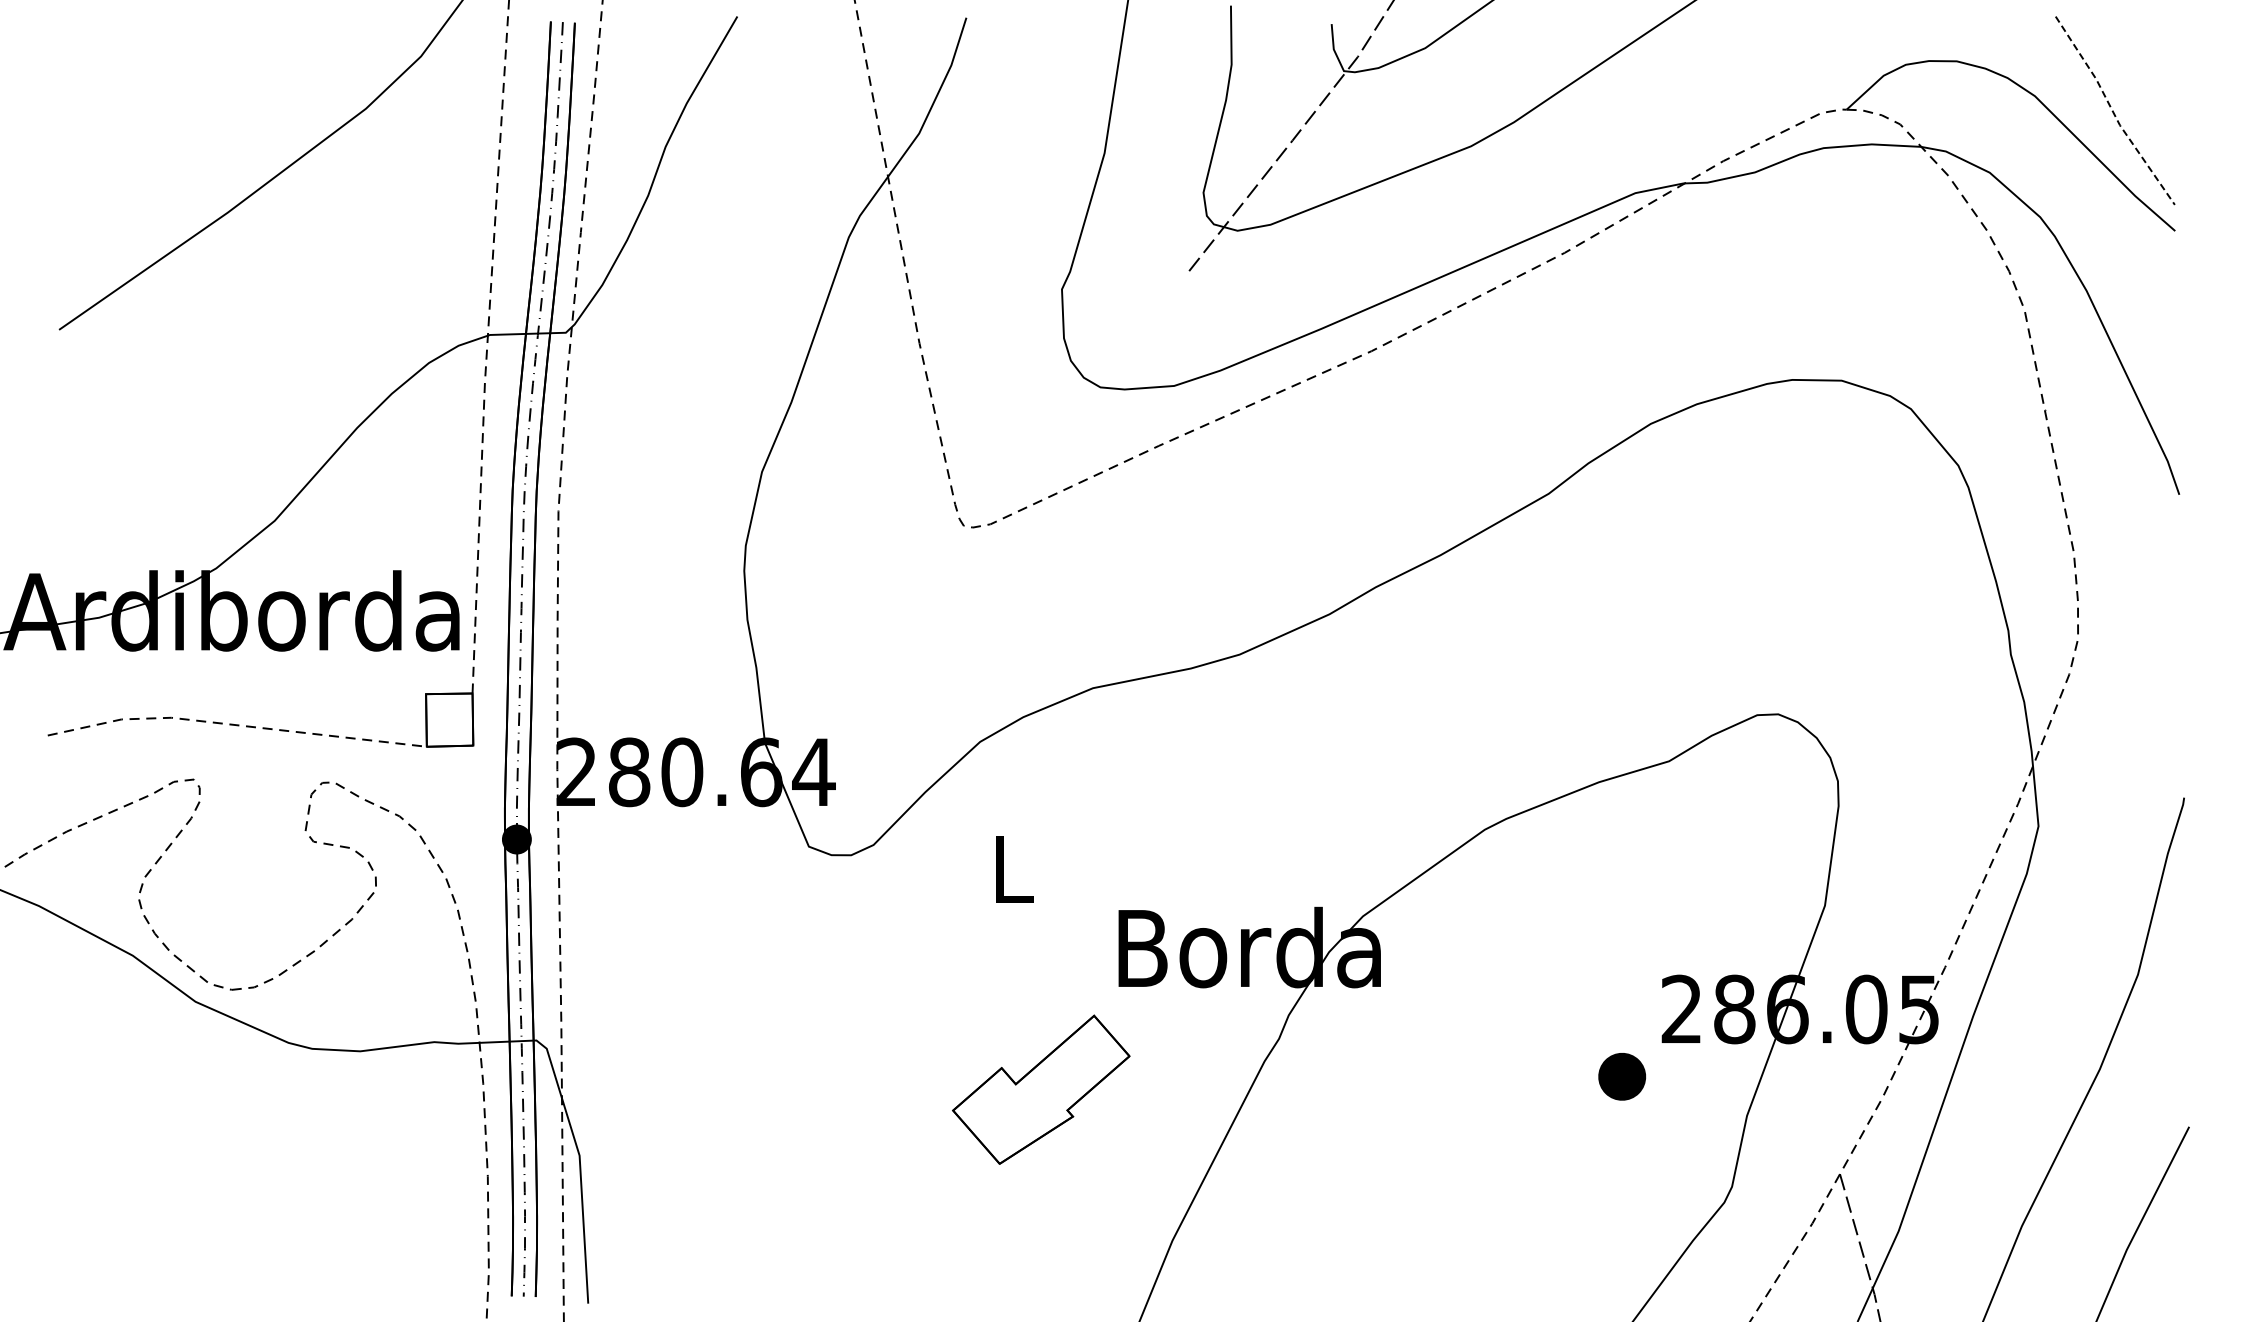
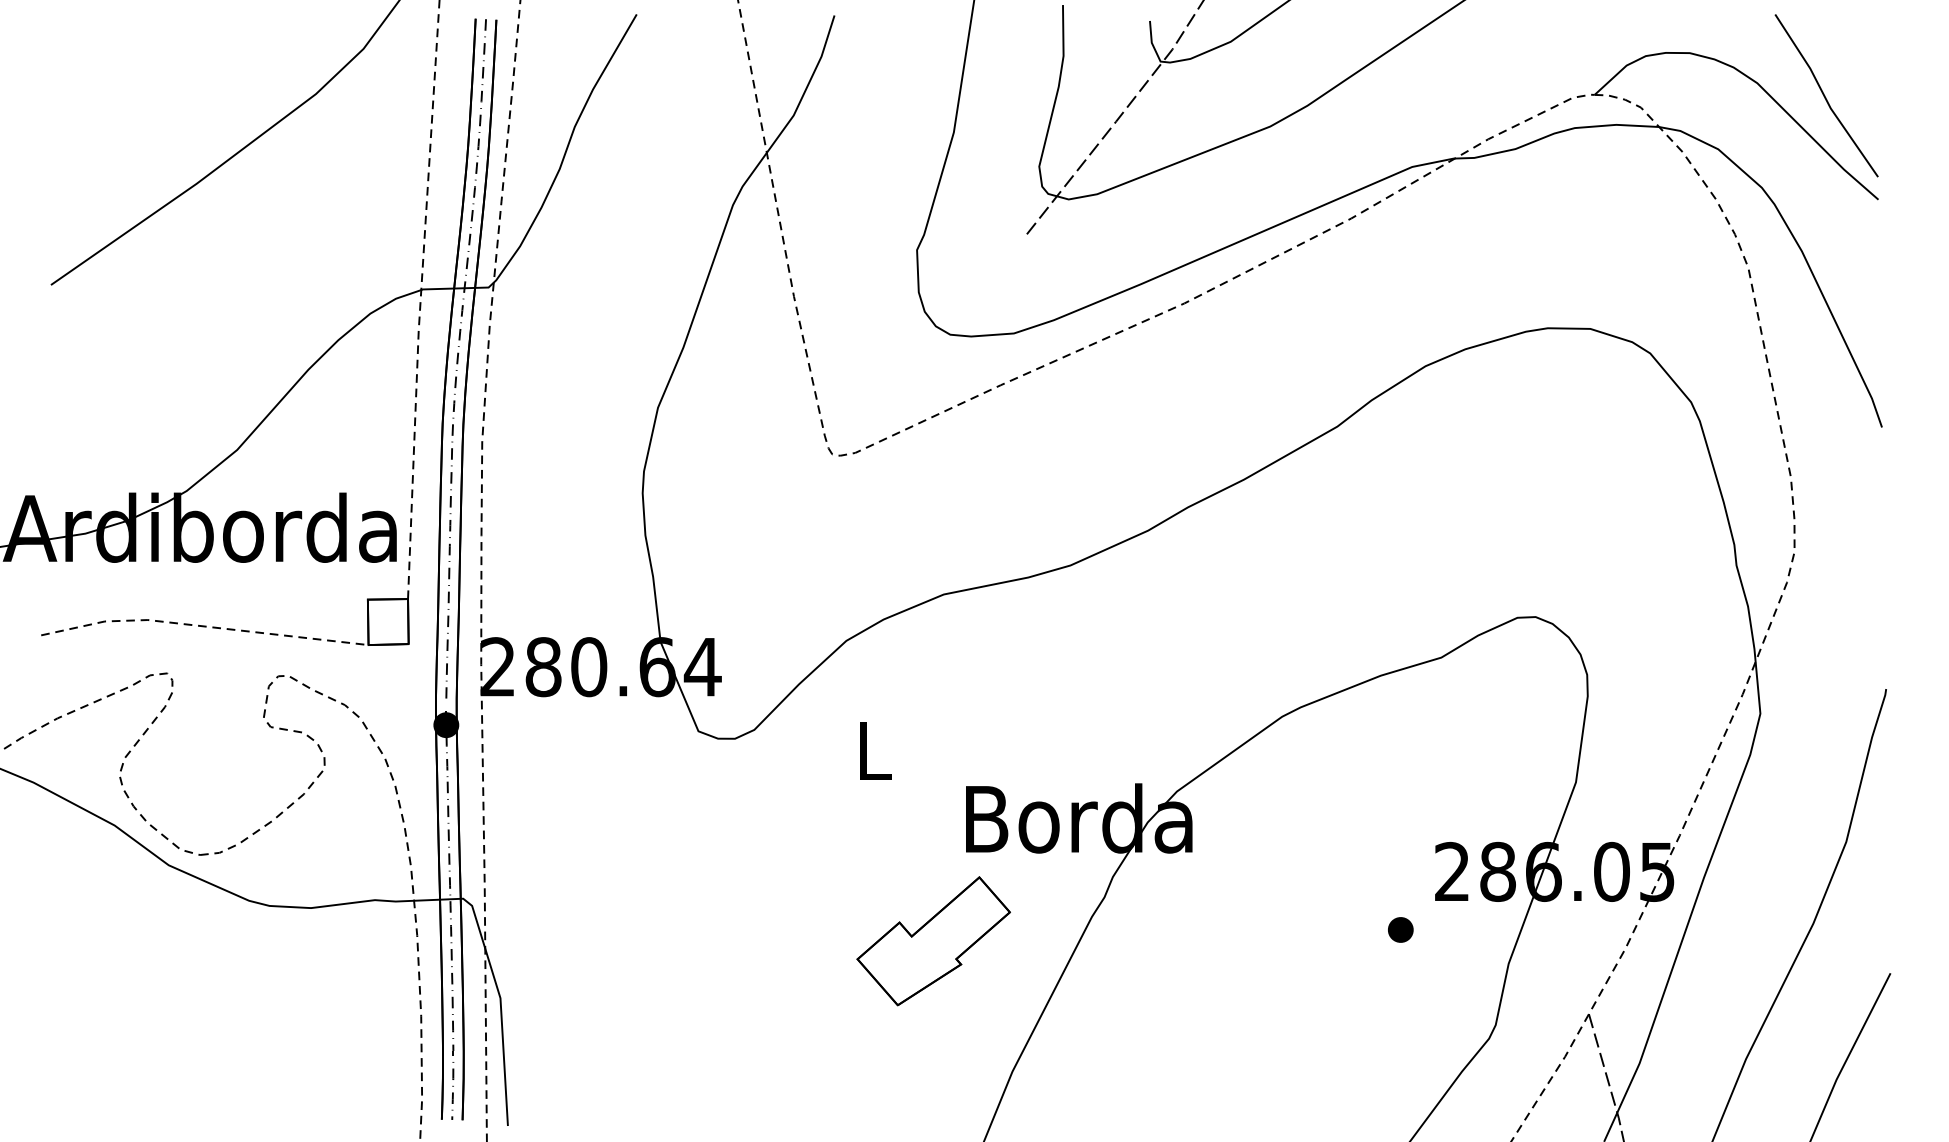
line: (2113, 112) -> (1825, 97), dashed -> solid
part: (1621, 1076) -> (1400, 929), size x0.62
part: (1041, 1089) -> (933, 941), moved

